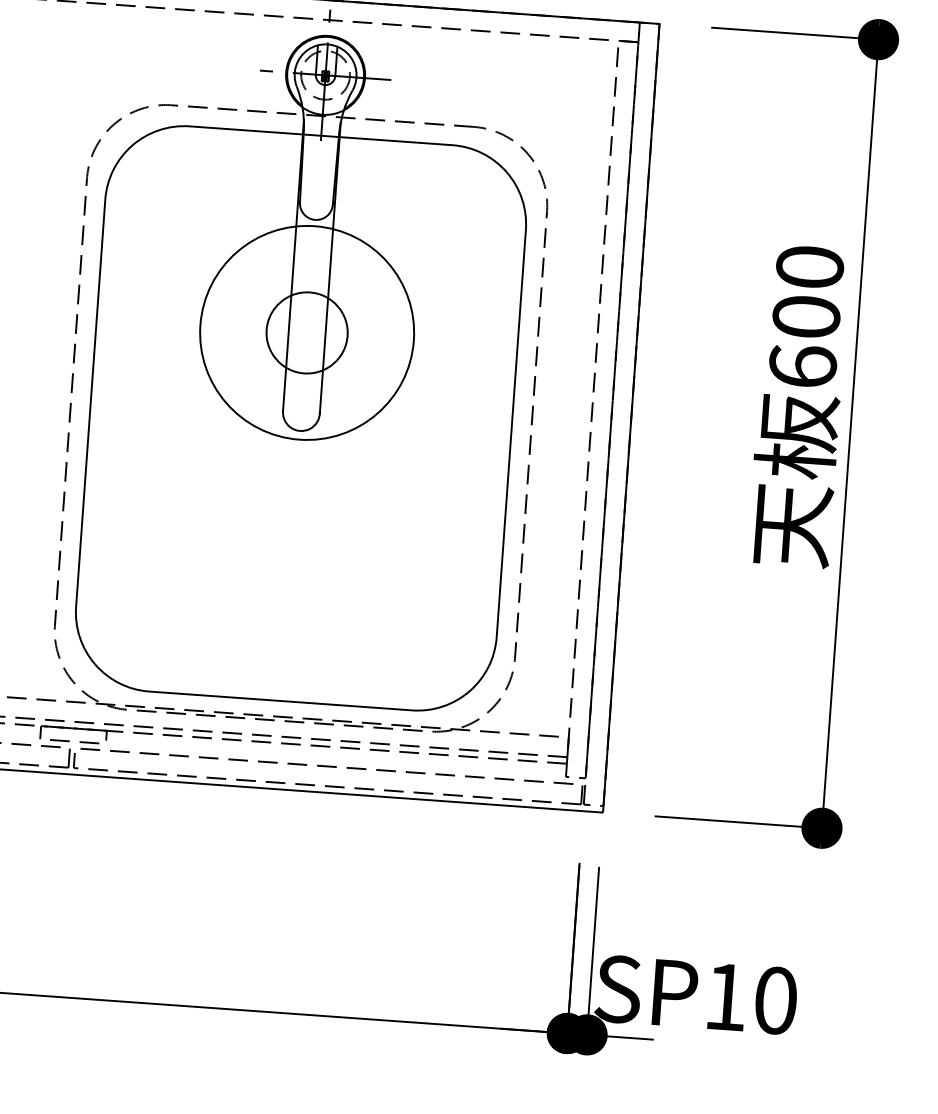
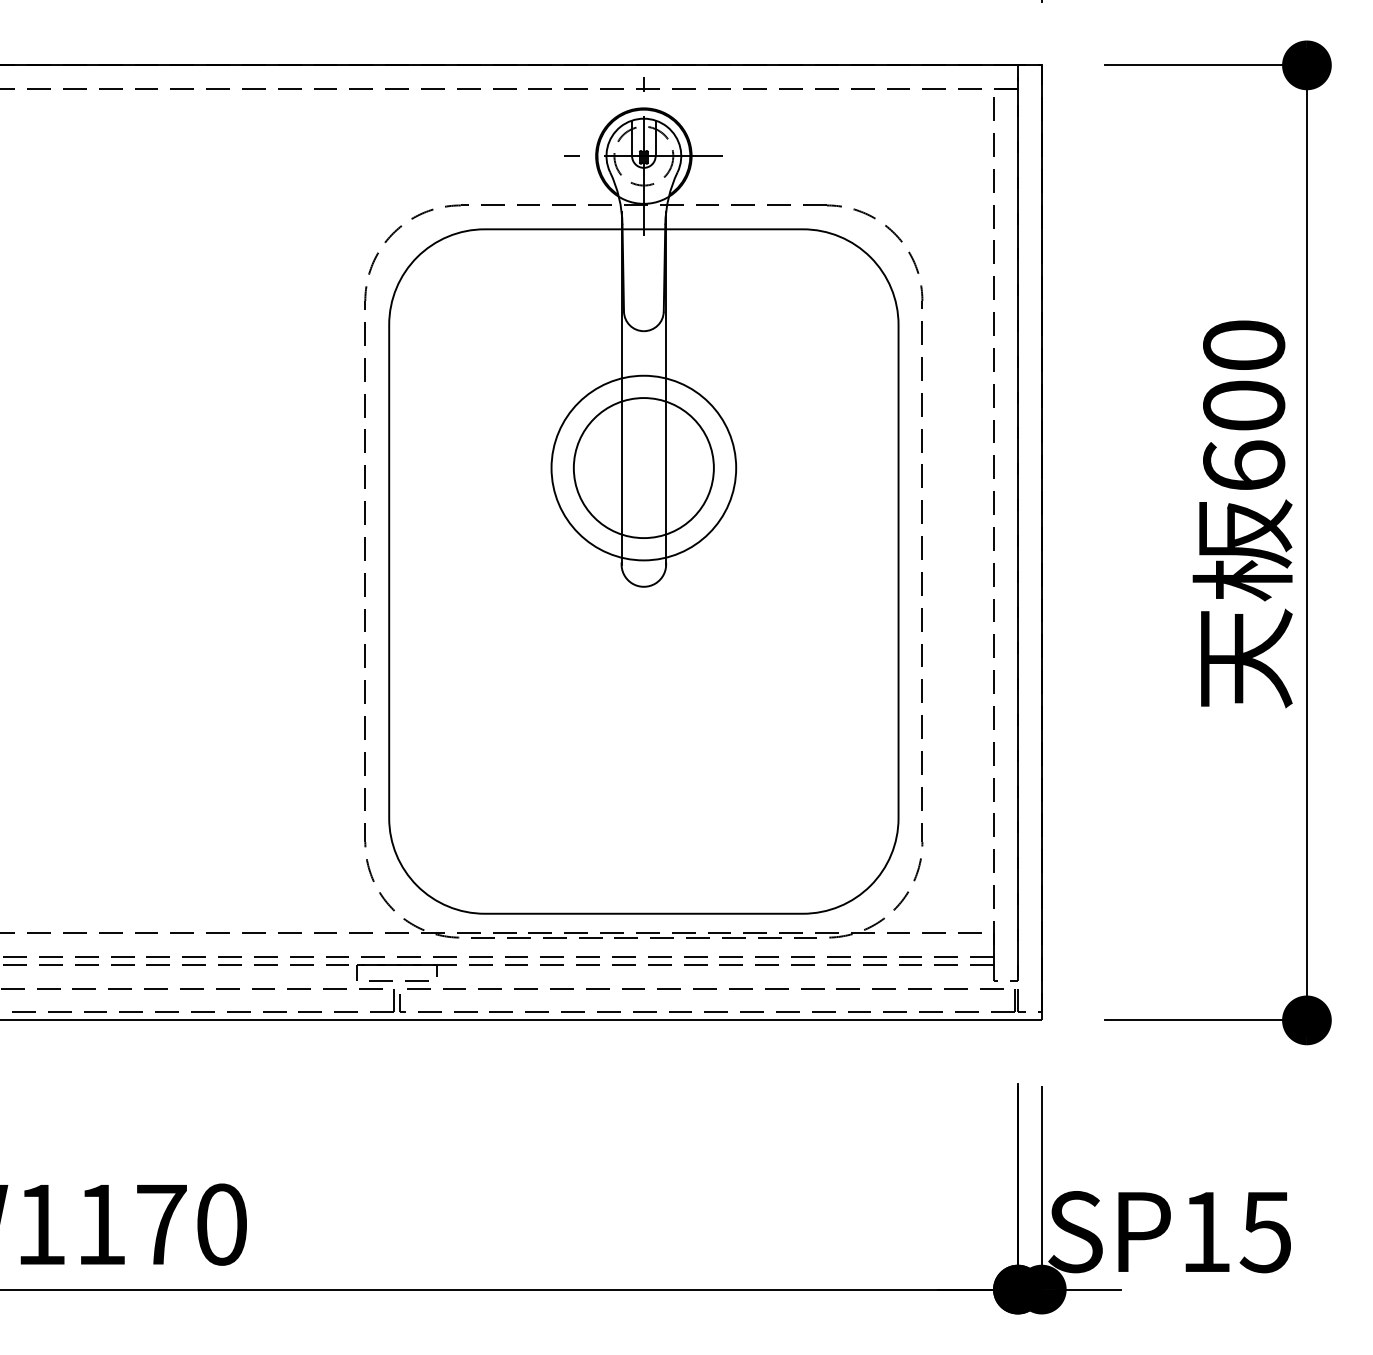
circle: (306, 332) -> (643, 467), size x0.71
circle: (306, 333) -> (643, 468), size x1.43
text: (775, 1000) -> (1265, 1232), SP10 -> SP15

